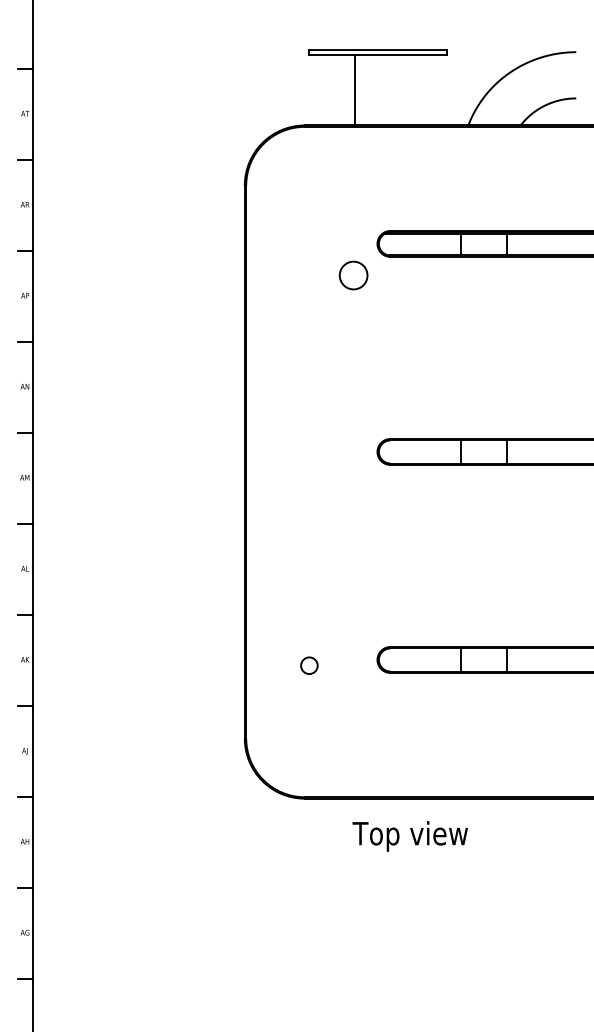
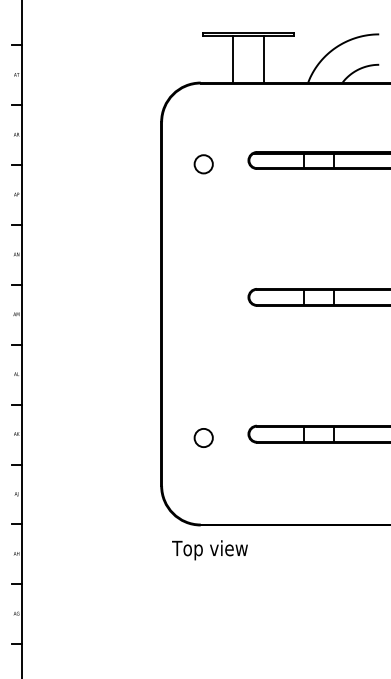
line: (400, 88) -> (263, 58), added
circle: (353, 275) -> (203, 164), moved
circle: (309, 664) -> (203, 437), size x1.67
text: (409, 836) -> (209, 550), moved

